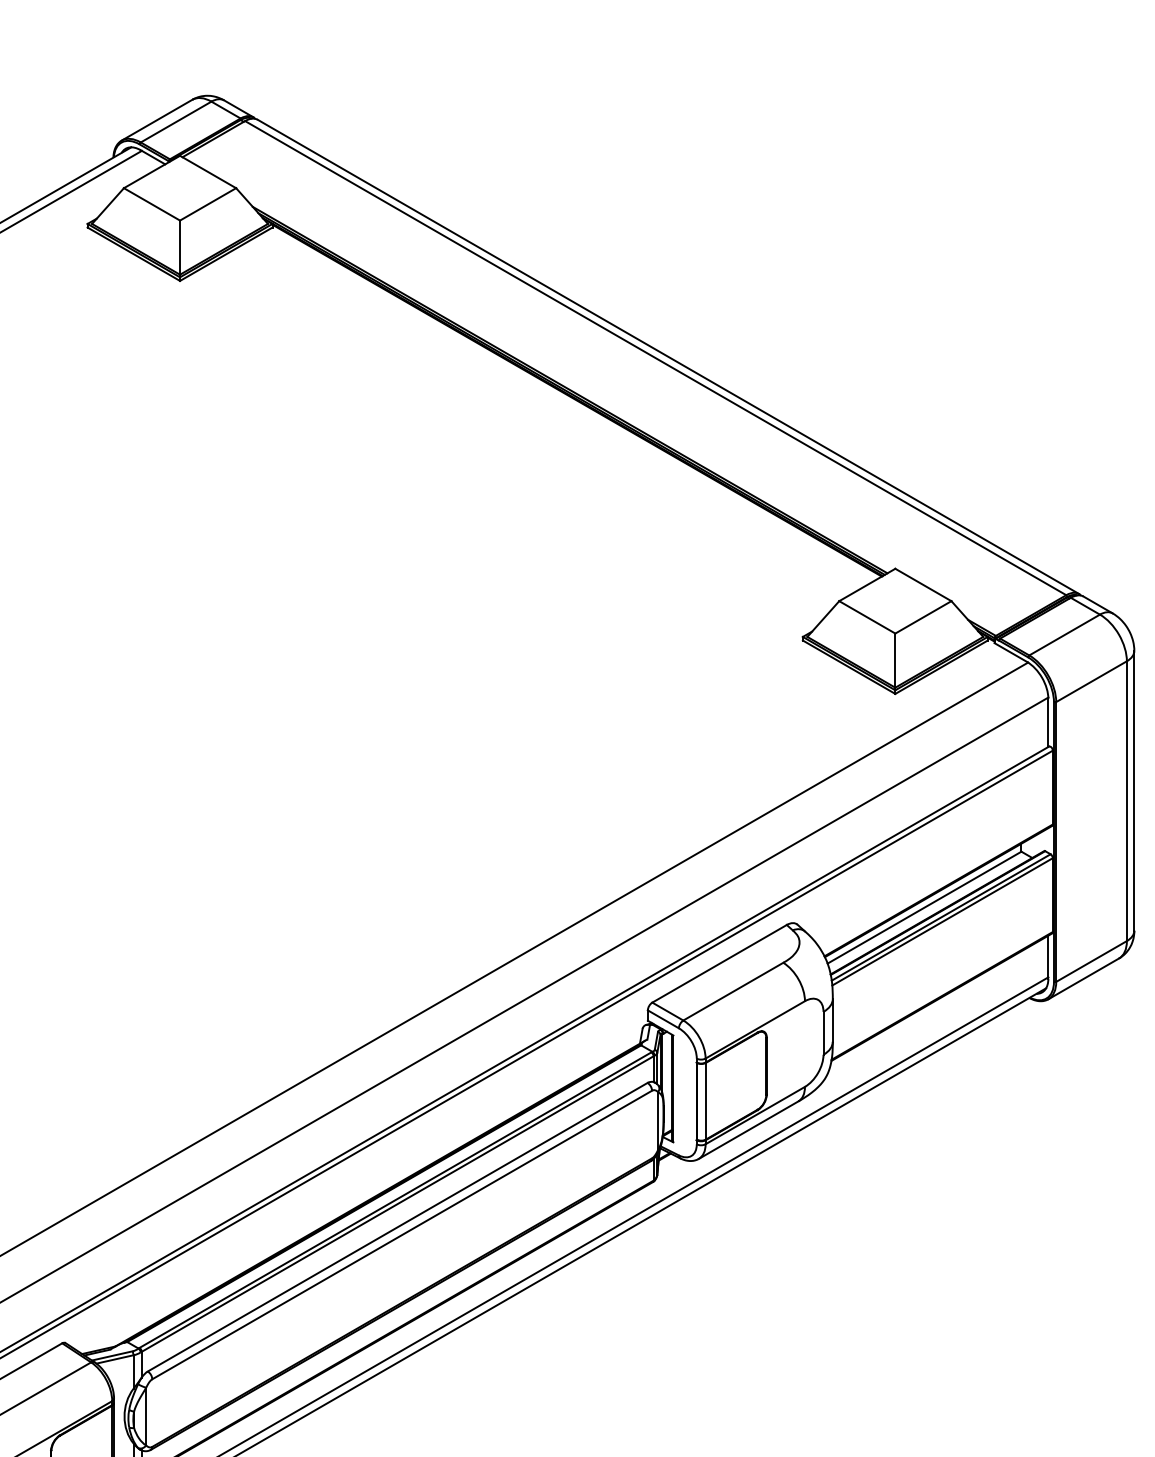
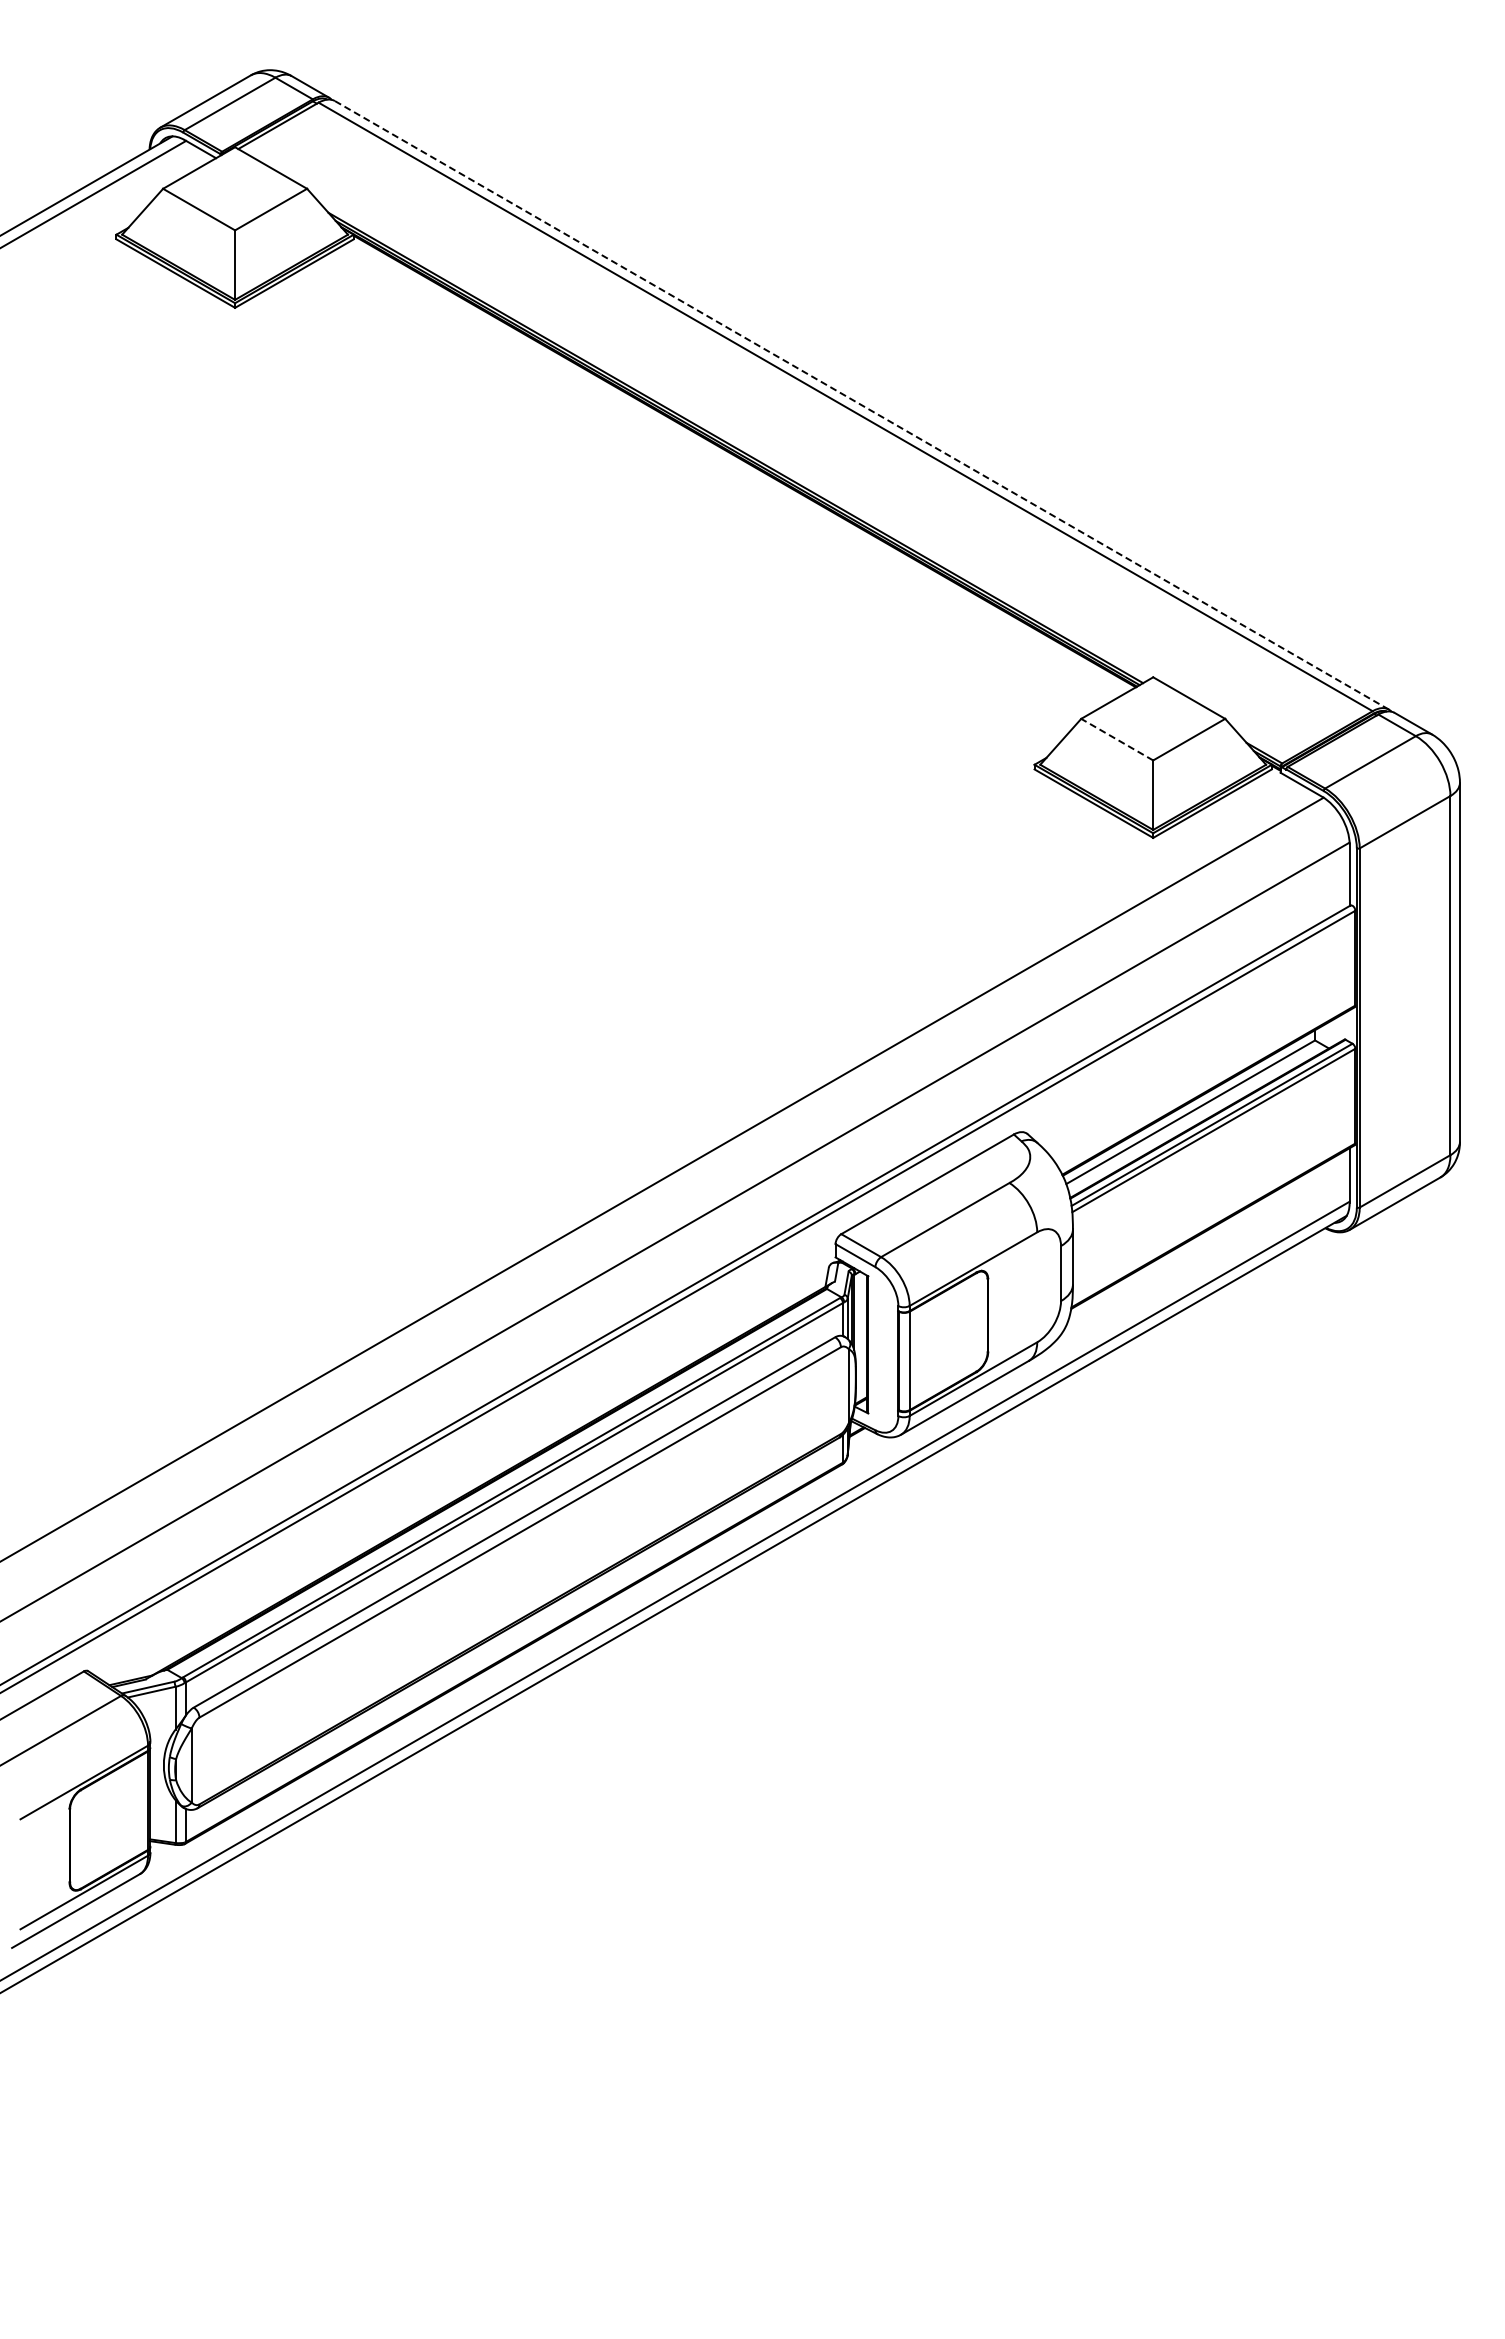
line: (668, 357) -> (861, 405), solid -> dashed
line: (867, 617) -> (1117, 739), solid -> dashed

